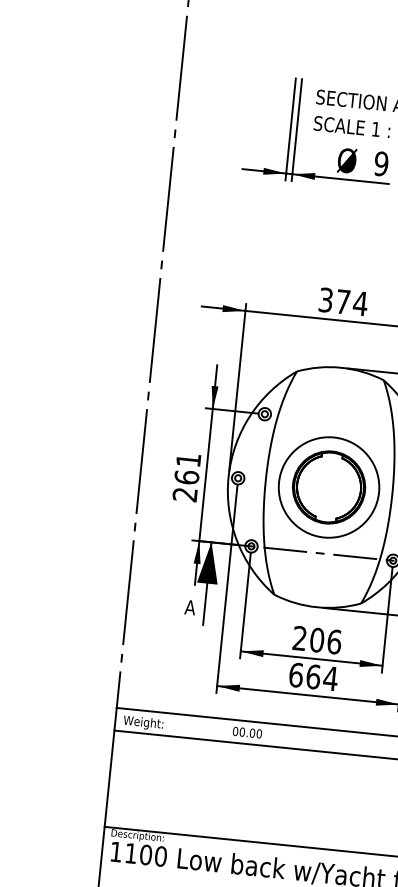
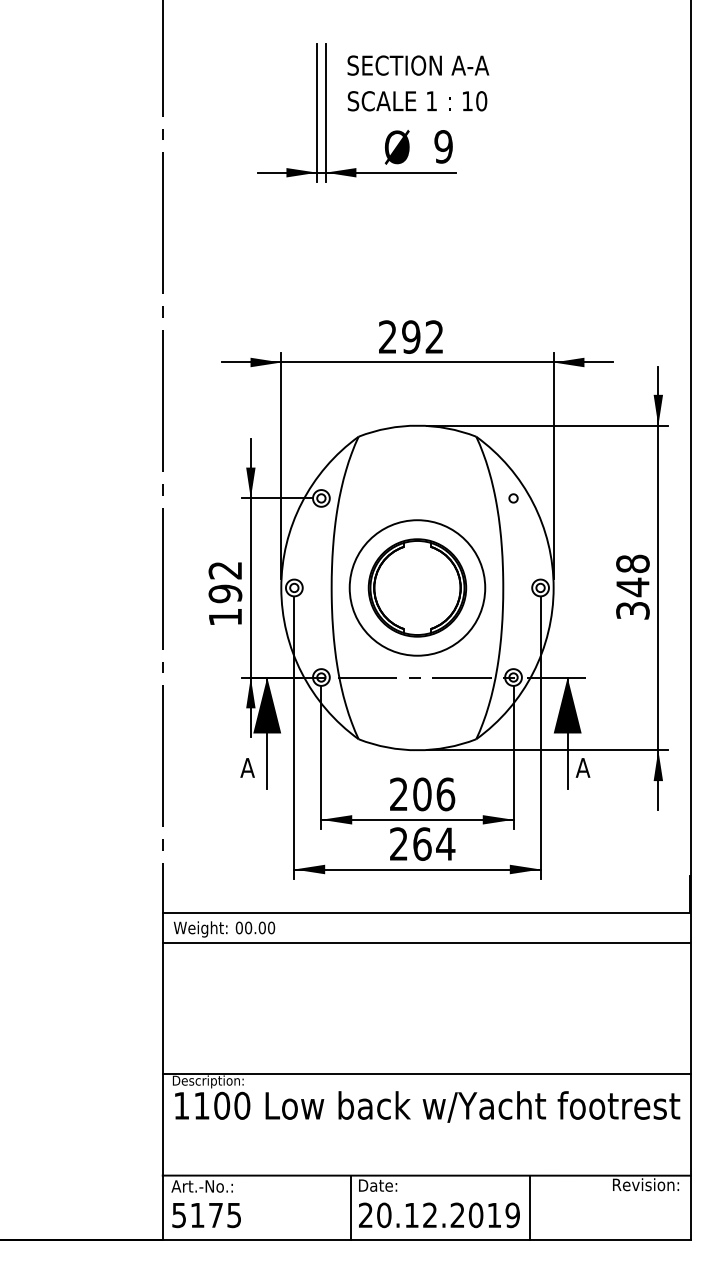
text: (343, 301) -> (411, 336), 374 -> 292
text: (186, 477) -> (225, 594), 261 -> 192
text: (296, 674) -> (399, 843), 664 -> 264
text: (247, 732) -> (255, 927), moved

